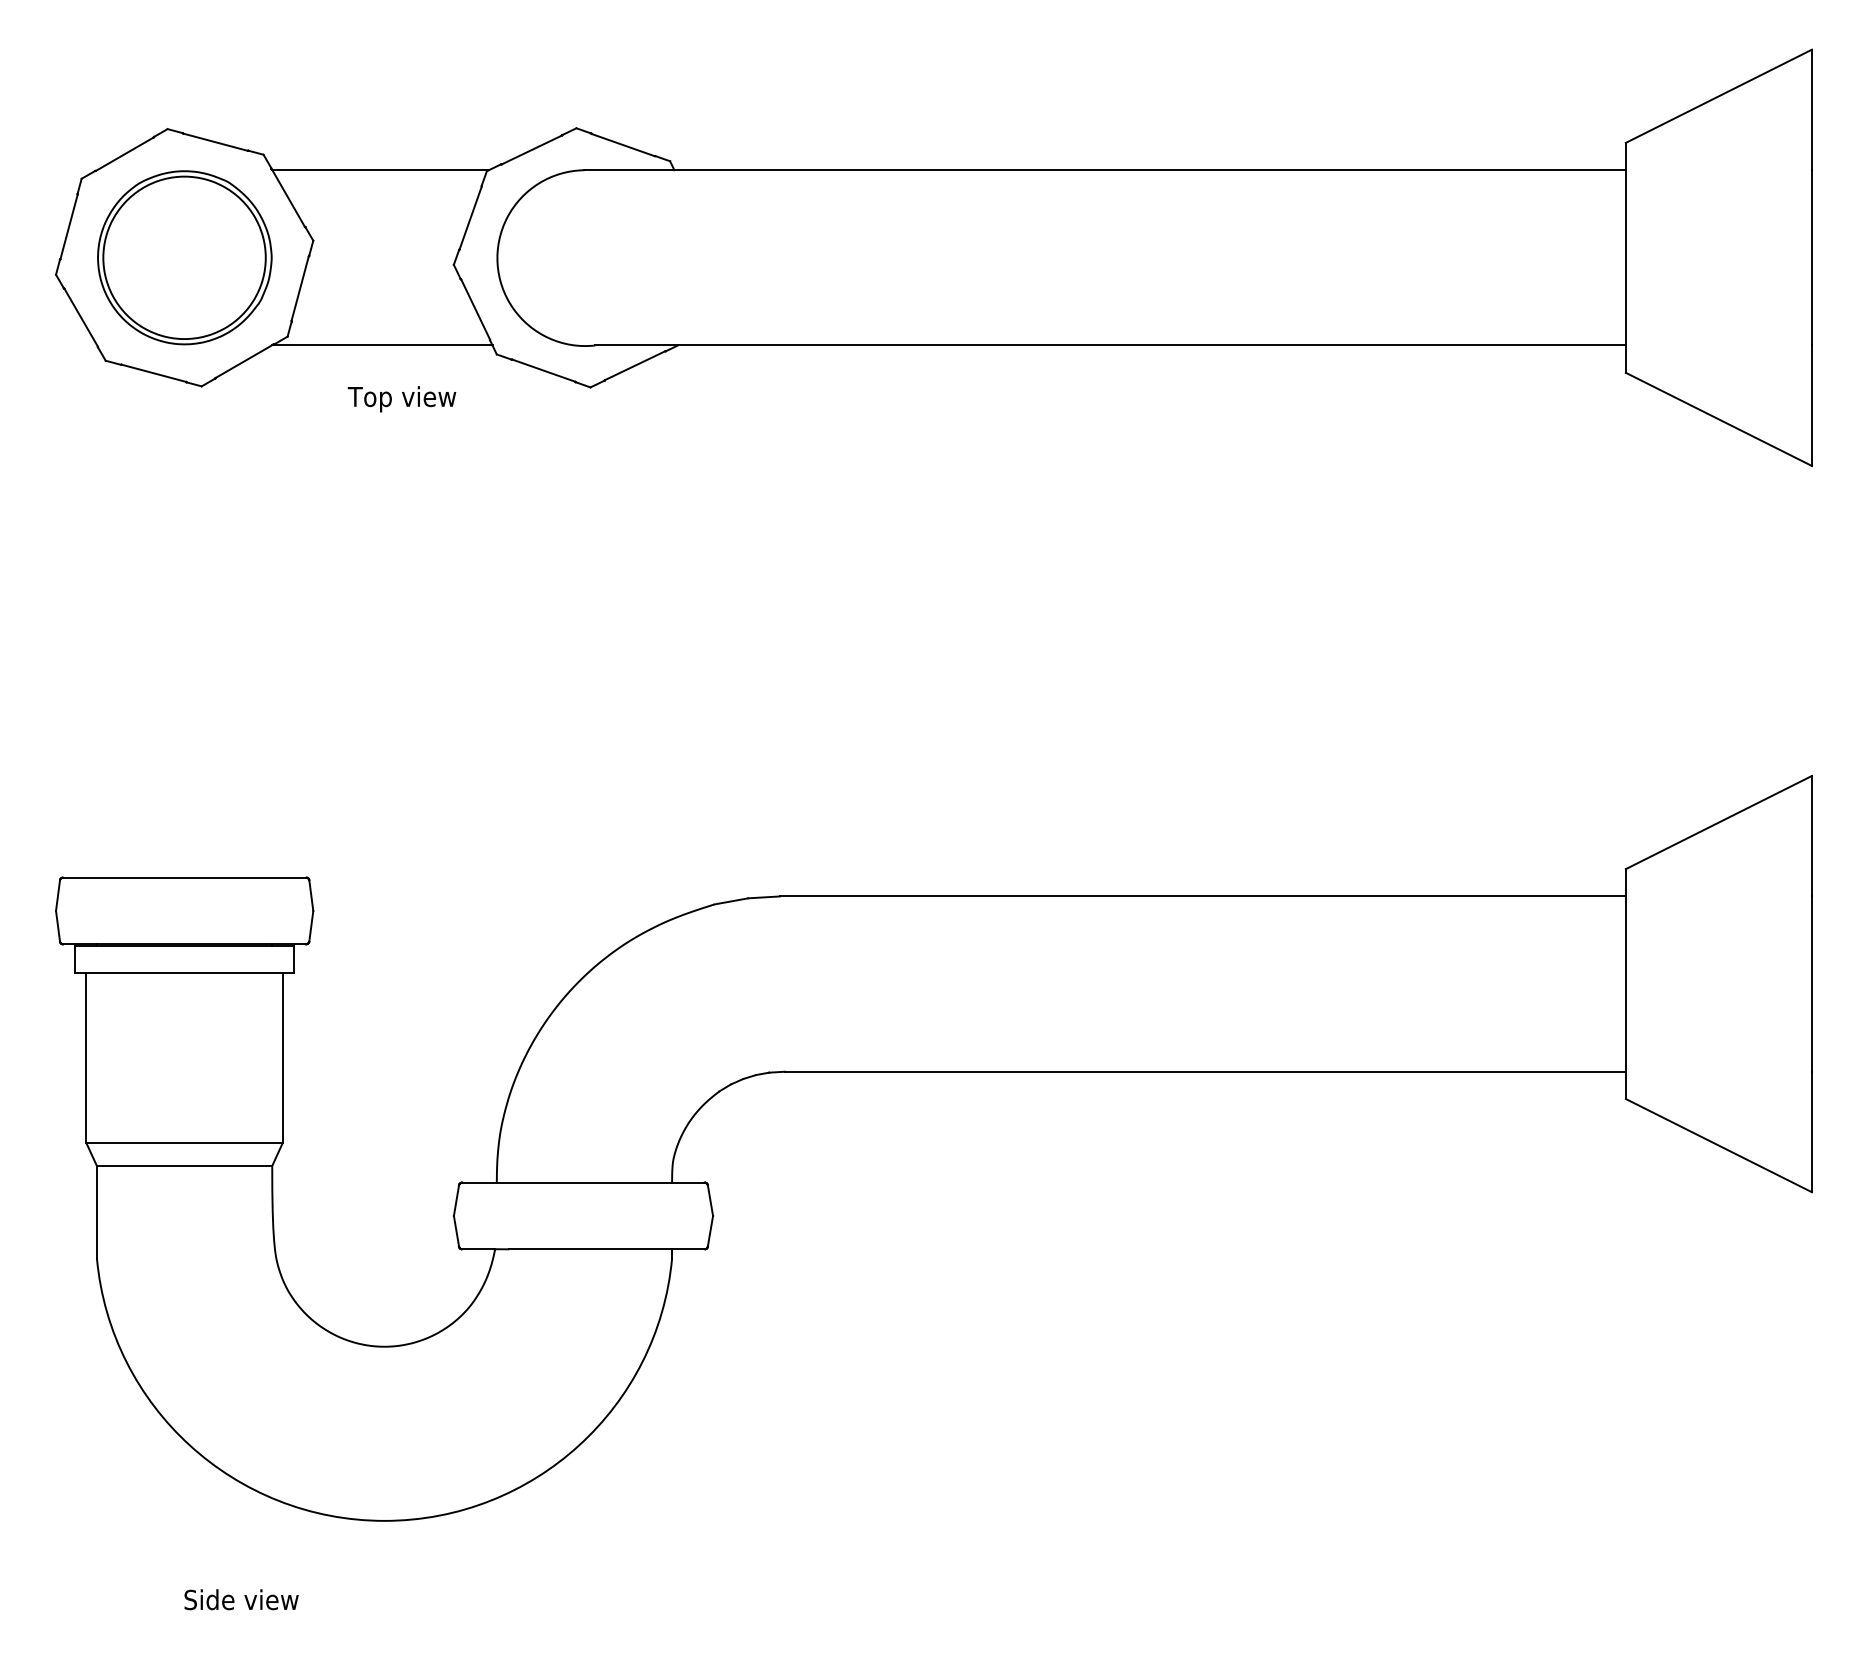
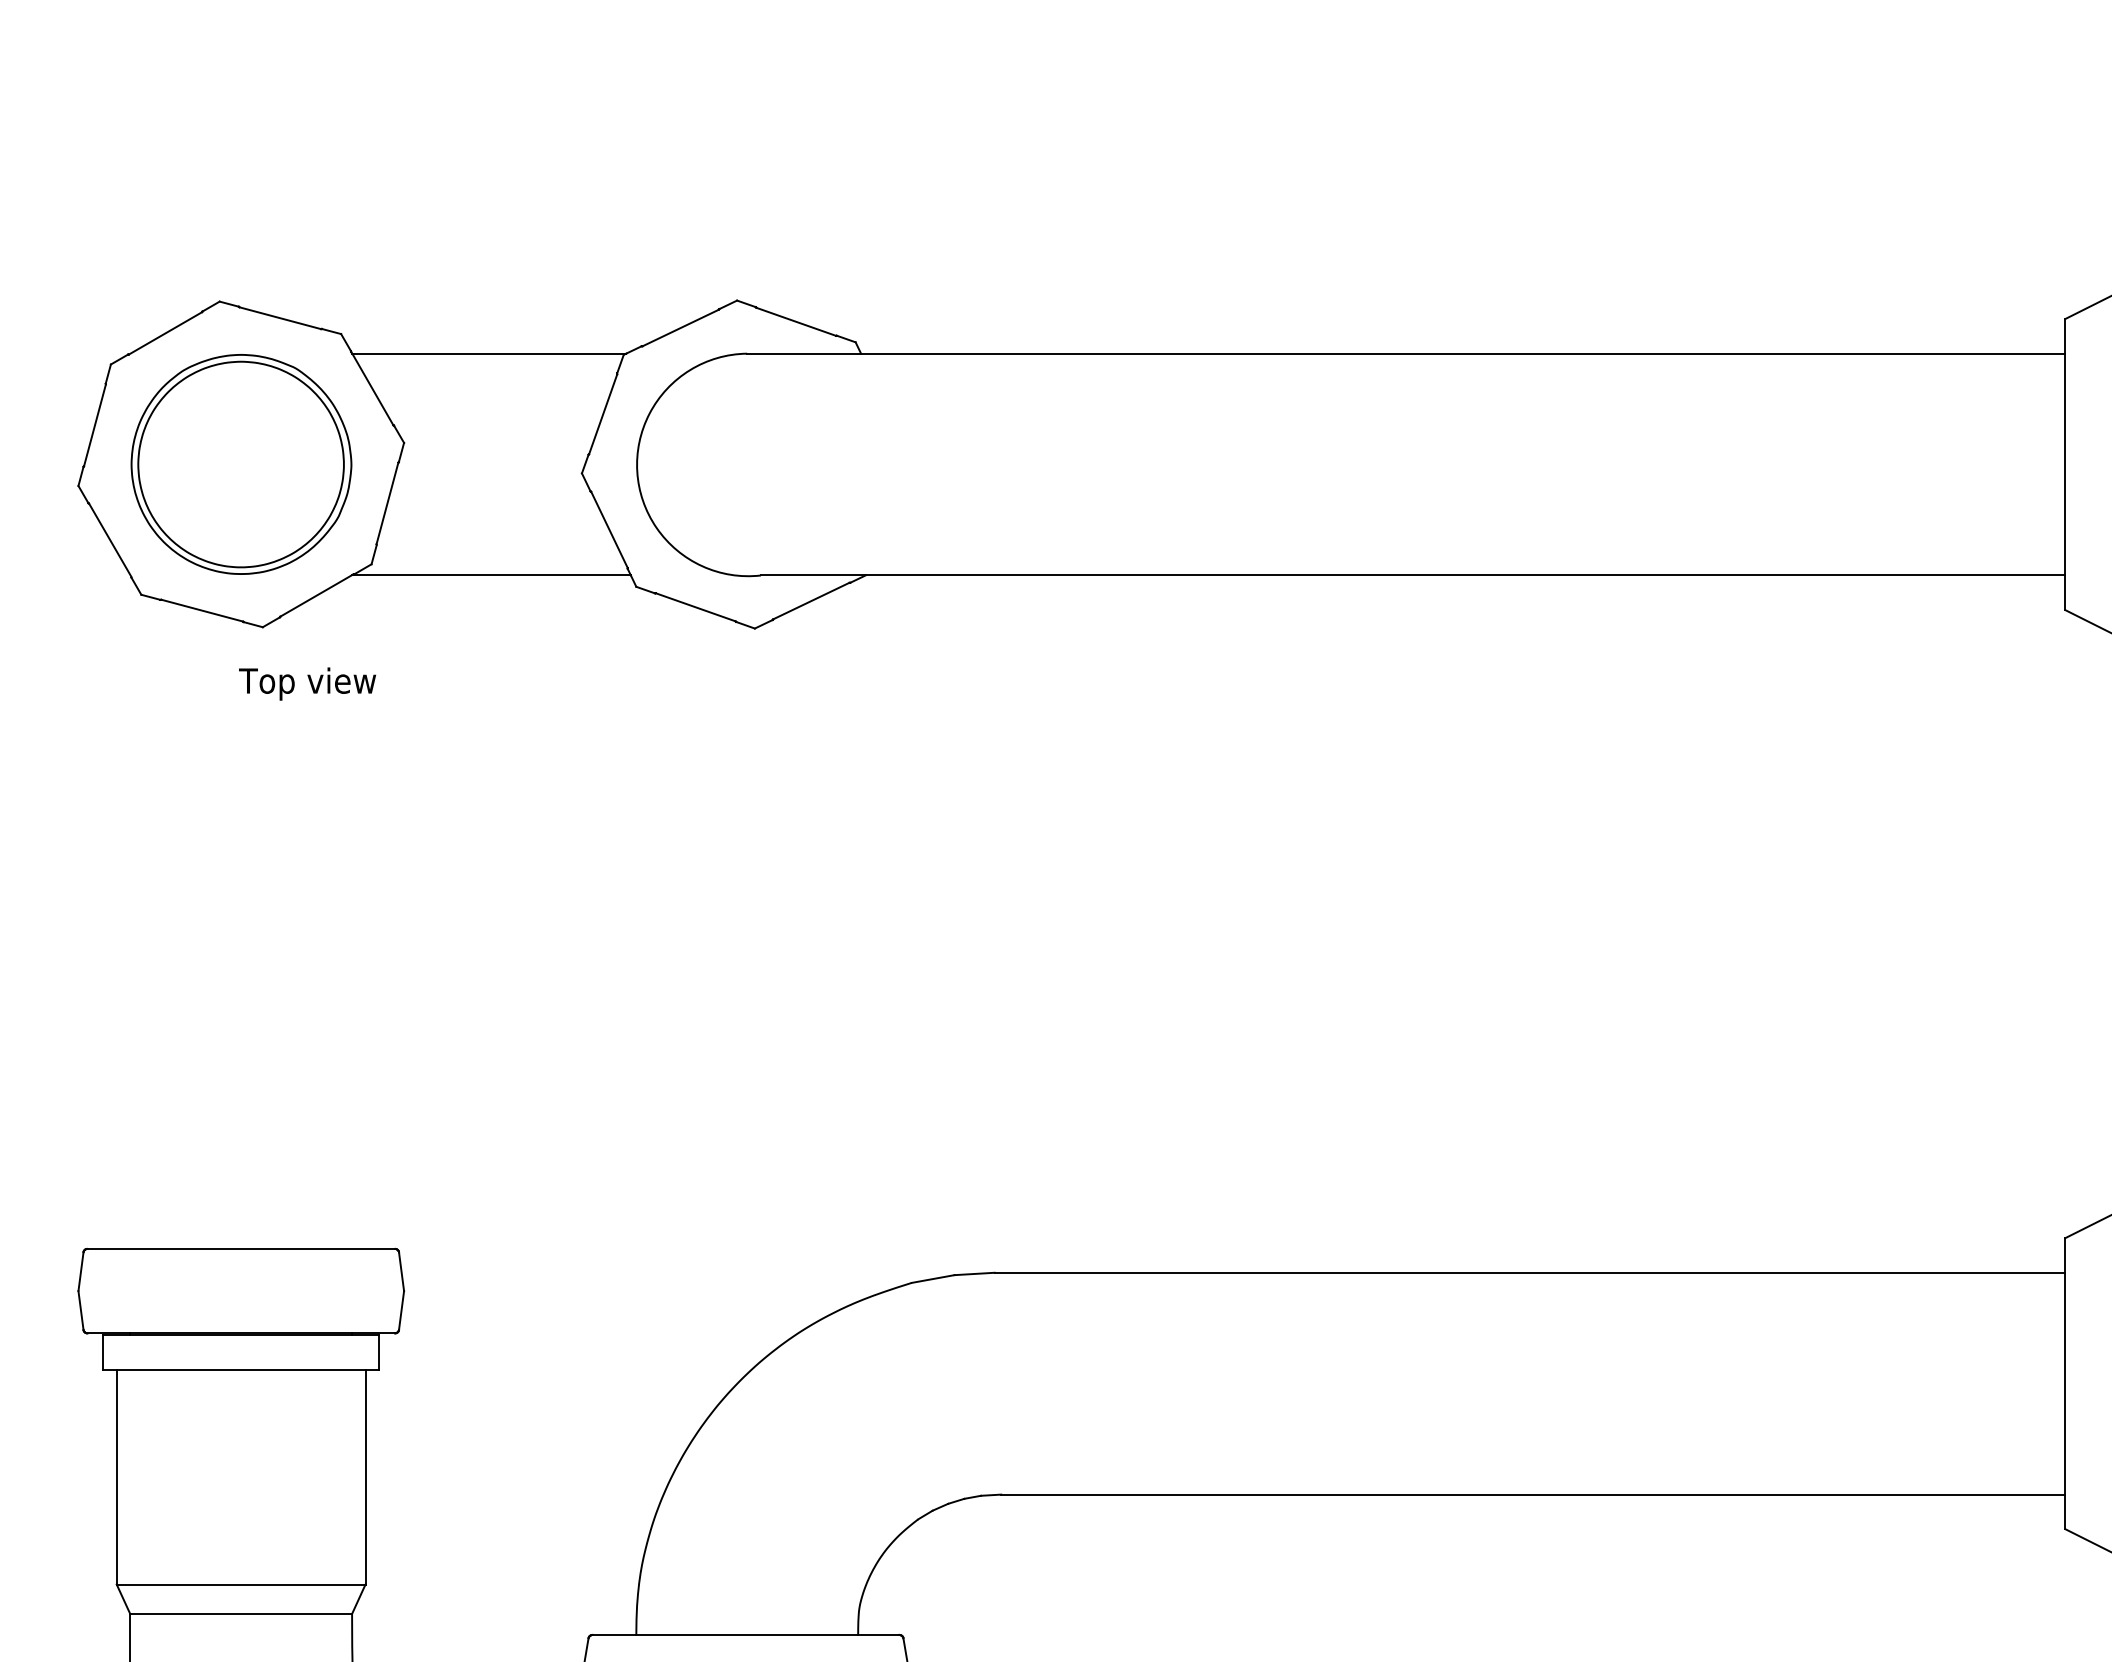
text: (401, 399) -> (306, 684), moved

